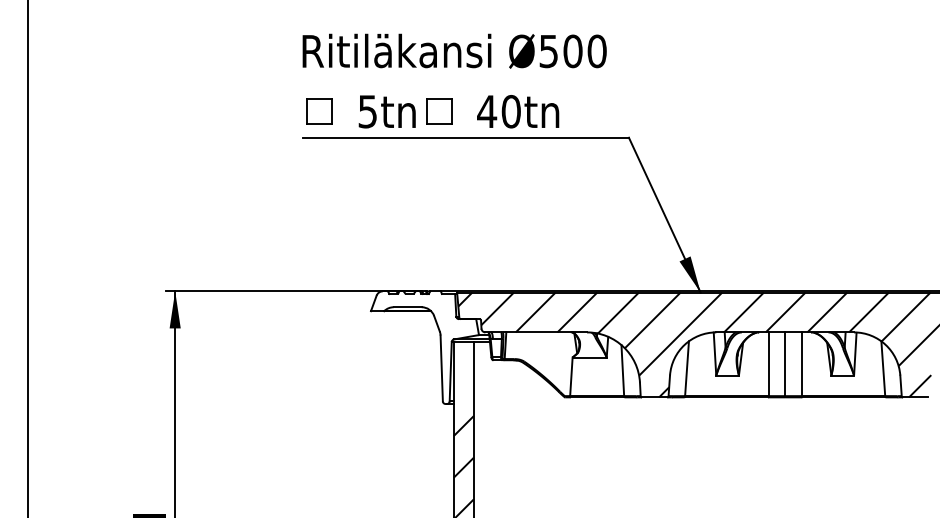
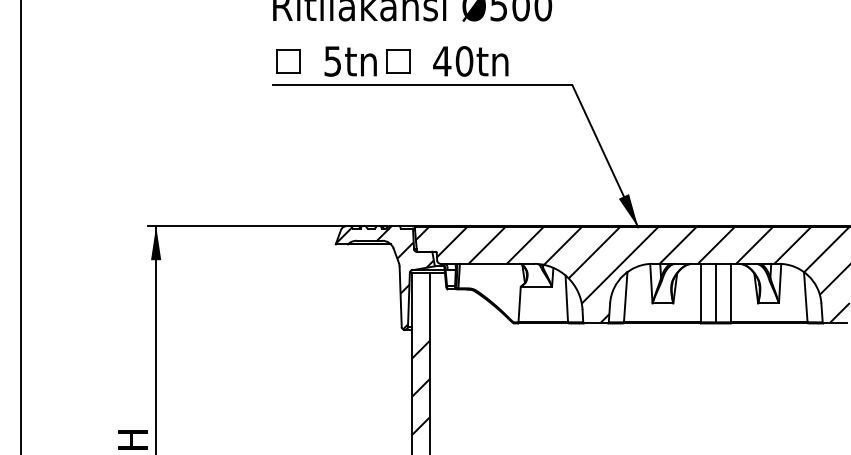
hatch: (424, 347) -> (384, 277), added

